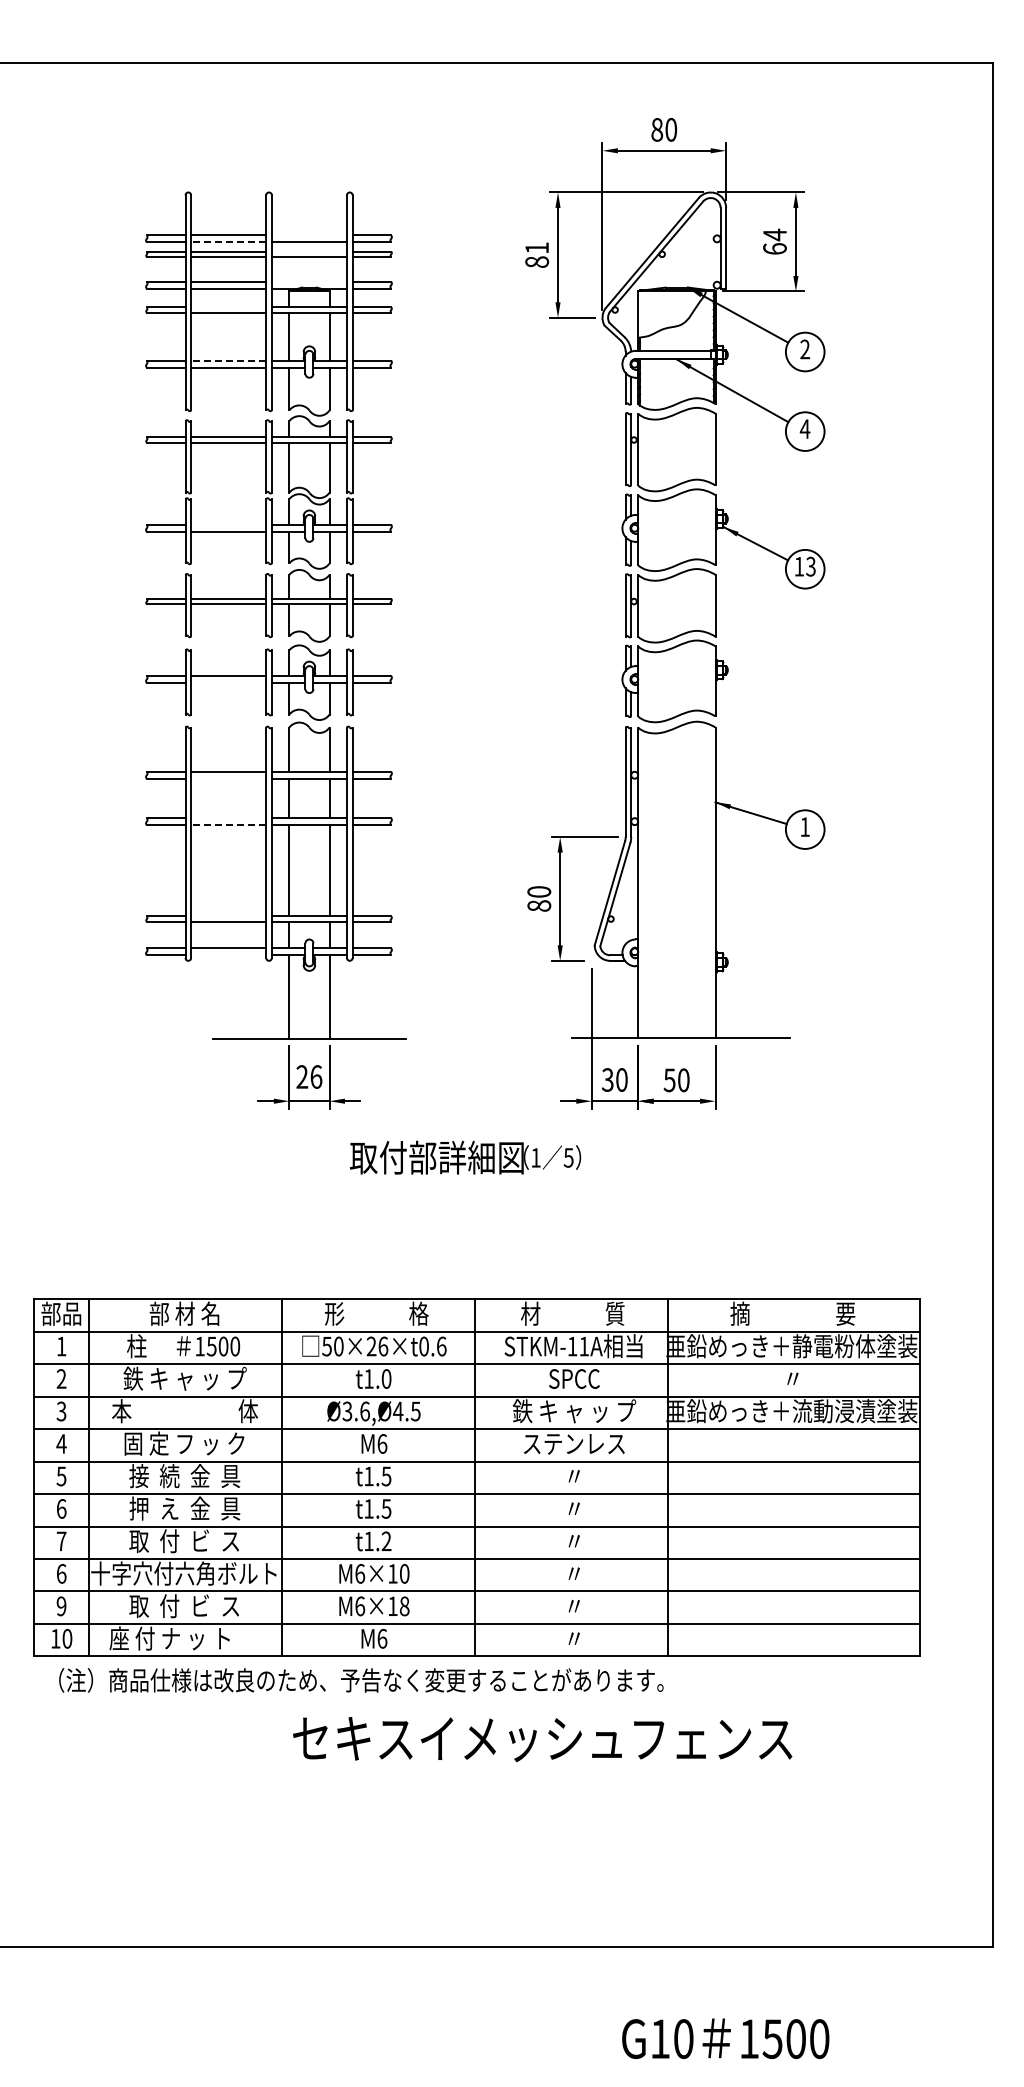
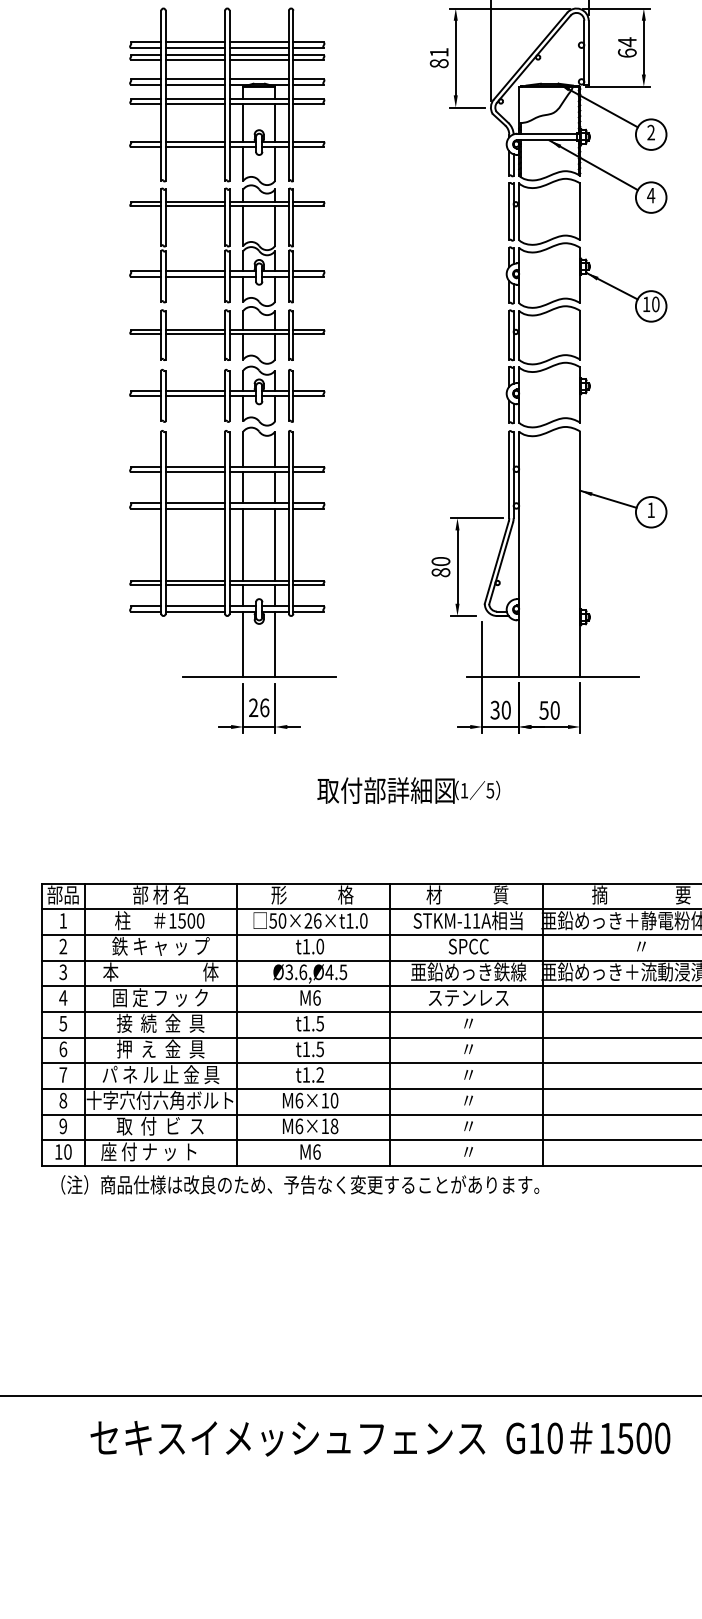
line: (309, 235) -> (259, 42), added
line: (228, 242) -> (195, 48), dashed -> solid
line: (309, 251) -> (259, 55), added
line: (309, 281) -> (259, 78), added
line: (228, 307) -> (195, 99), added
line: (228, 360) -> (195, 141), dashed -> solid
line: (228, 524) -> (195, 271), added
text: (810, 566) -> (655, 304), 13 -> 10
line: (228, 682) -> (195, 395), added
line: (228, 778) -> (195, 471), added
line: (228, 818) -> (195, 503), added
line: (228, 825) -> (195, 509), dashed -> solid
line: (228, 916) -> (195, 580), added
line: (228, 955) -> (195, 611), added
text: (465, 1157) -> (408, 790), moved
text: (432, 1346) -> (356, 920), 50×26×t0.6 -> 50×26×t1.0
text: (574, 1411) -> (468, 972), 鉄 キ ャ ッ プ -> 亜鉛めっき鉄線
text: (184, 1541) -> (160, 1075), 取  付  ビ  ス -> パ ネ ル 止 金 具
text: (61, 1573) -> (63, 1100), 6 -> 8
text: (542, 1739) -> (287, 1438), moved
text: (725, 2038) -> (588, 1437), moved

